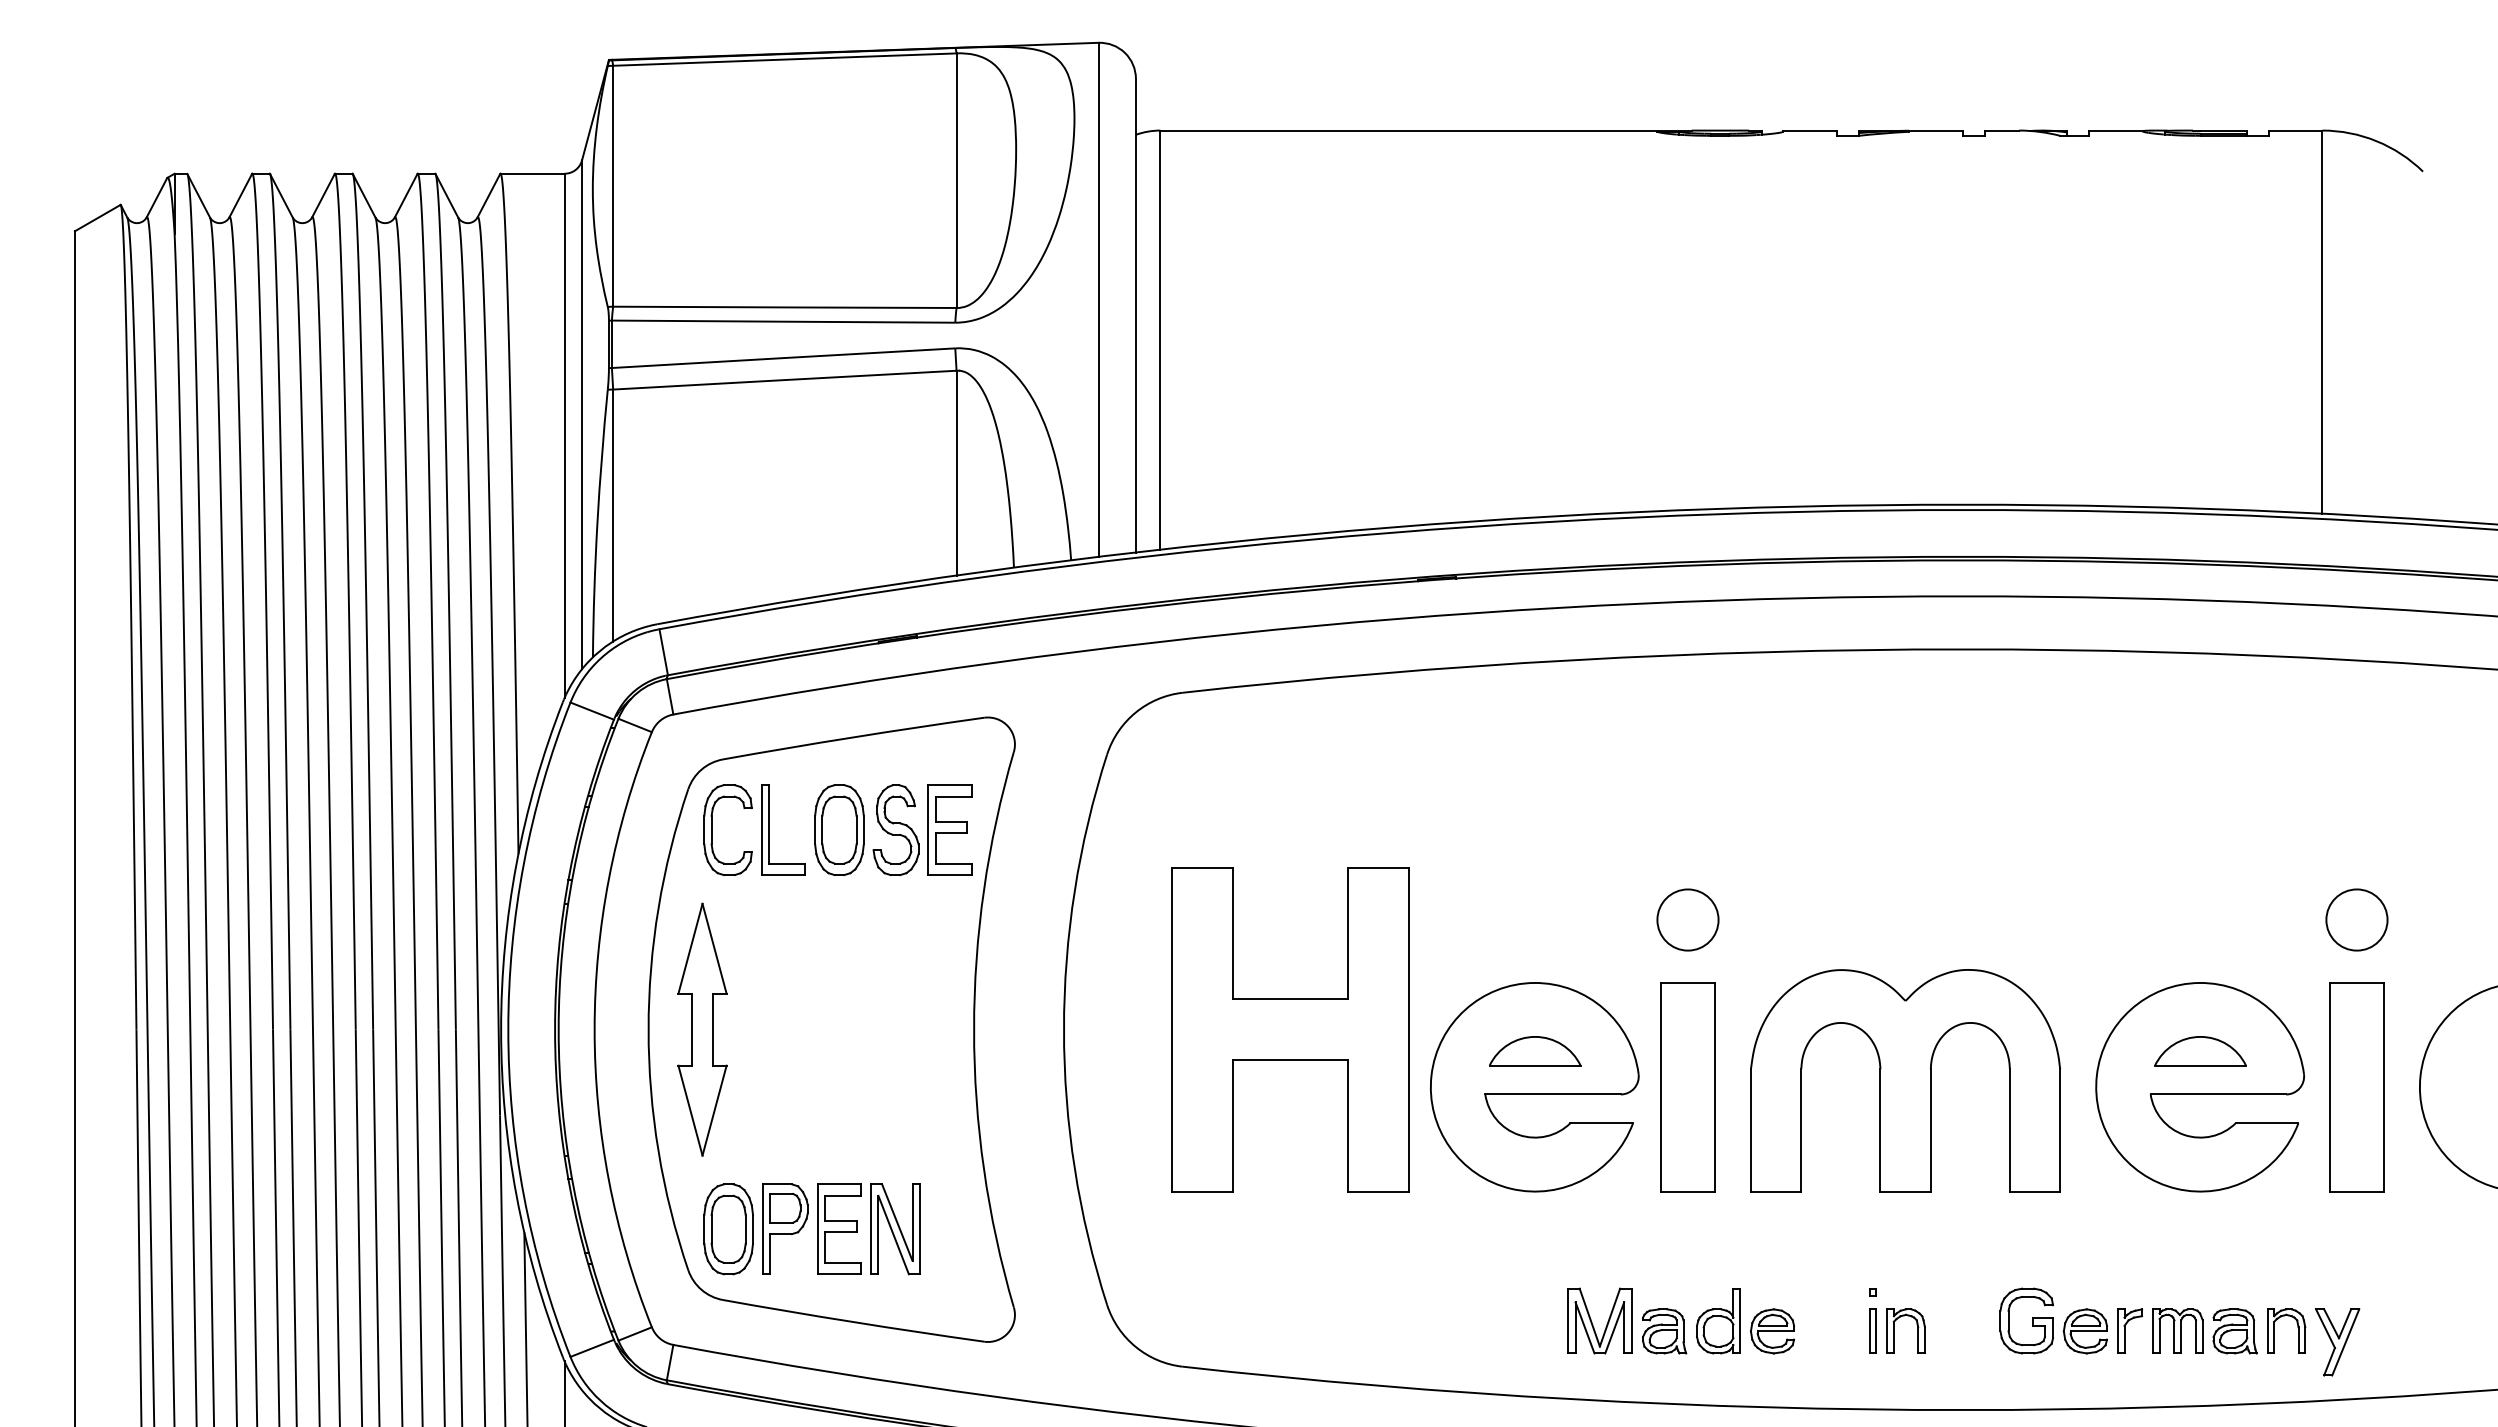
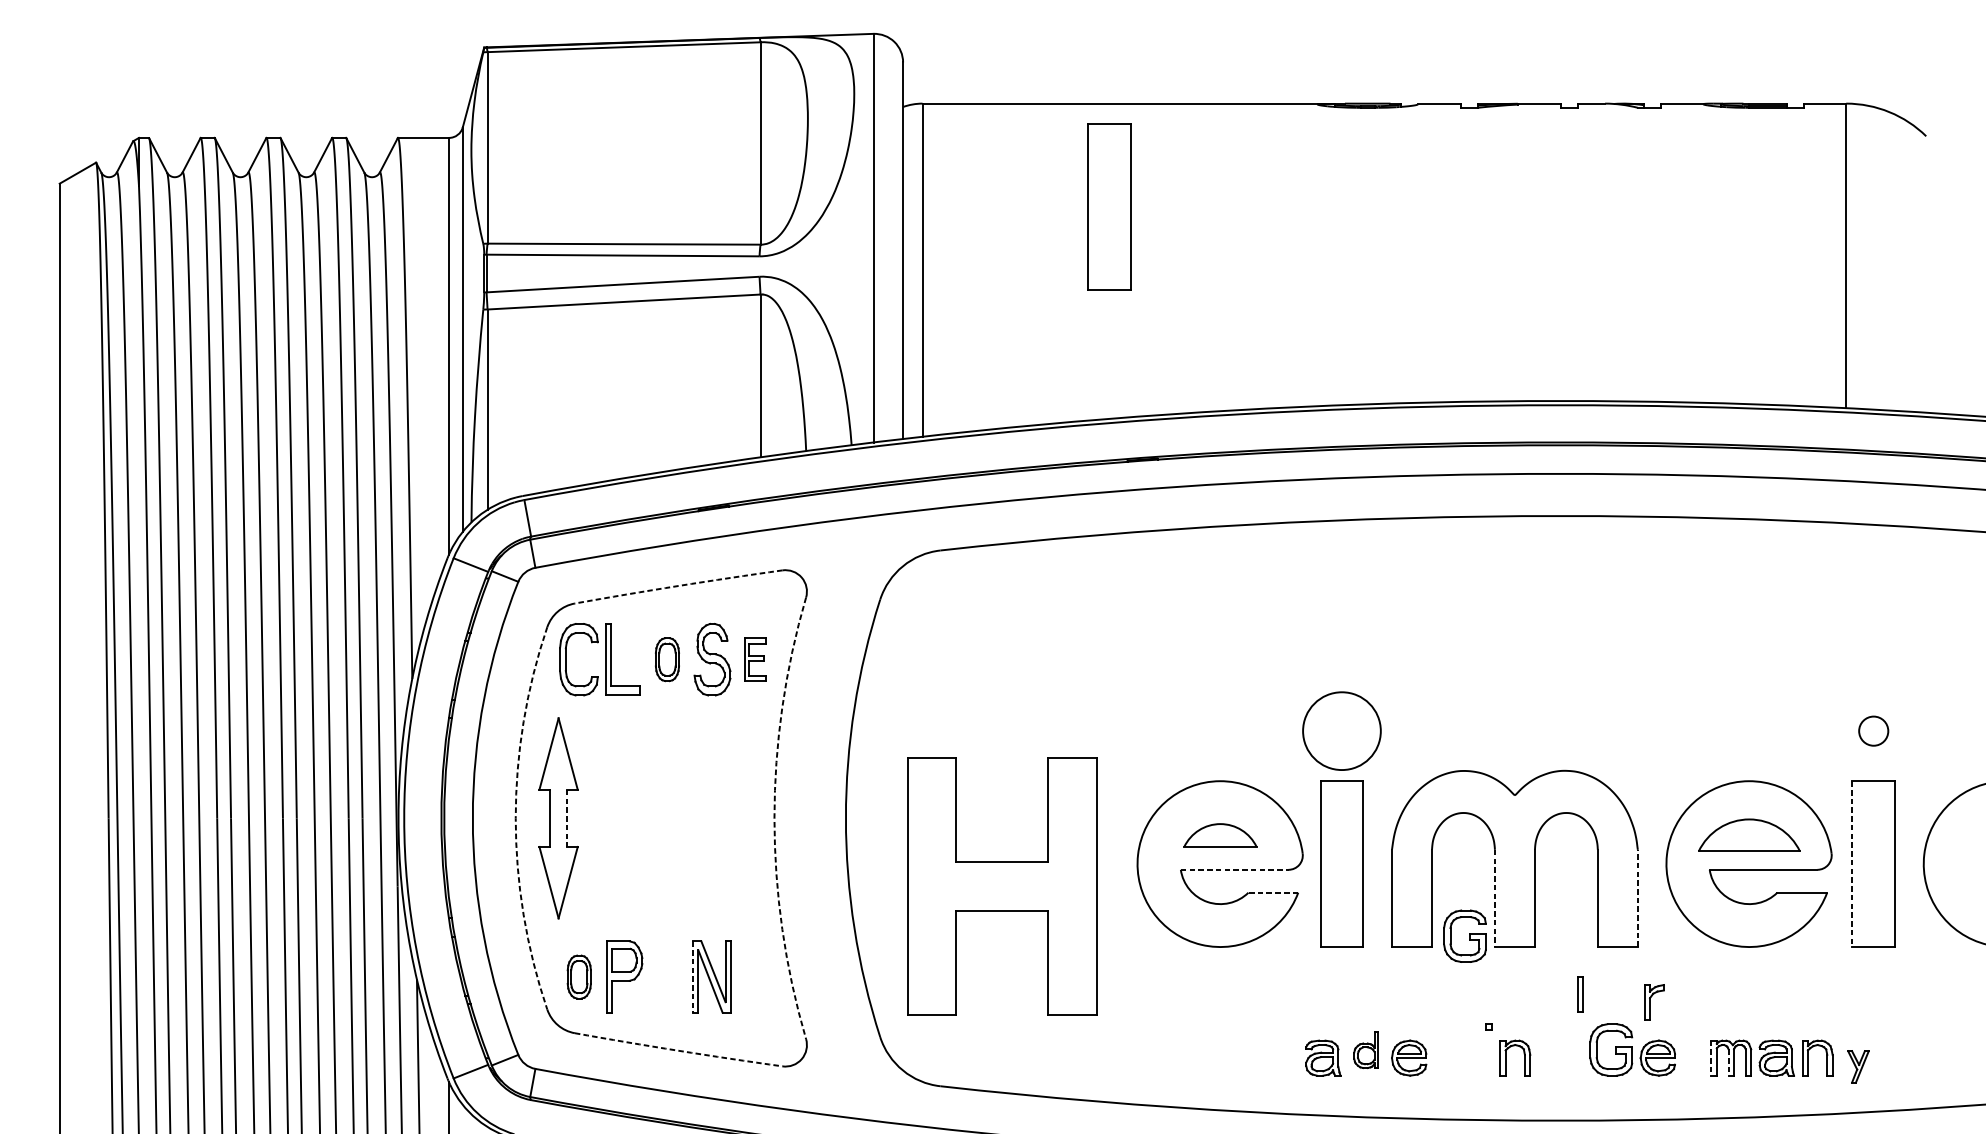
part: (1395, 260) -> (1109, 206), added
arc: (853, 737) -> (678, 586), solid -> dashed
part: (839, 829) -> (667, 659), size x0.6
part: (949, 829) -> (754, 659), size x0.6
circle: (1687, 919) -> (1341, 730), size x1.6
circle: (2356, 919) -> (1873, 730), size x0.6
arc: (648, 1029) -> (515, 818), solid -> dashed
line: (713, 1029) -> (567, 818), solid -> dashed
arc: (974, 1029) -> (774, 818), solid -> dashed
part: (1290, 1029) -> (1002, 886), moved
part: (2200, 1051) -> (1749, 835), size x1.4
line: (2329, 1087) -> (1851, 864), solid -> dashed
line: (1553, 1094) -> (1235, 869), solid -> dashed
line: (1601, 1123) -> (1273, 892), solid -> dashed
line: (2060, 1129) -> (1638, 897), solid -> dashed
line: (1880, 1130) -> (1494, 898), solid -> dashed
part: (1842, 1177) -> (1464, 935), added
part: (839, 1228) -> (667, 976), removed
part: (728, 1229) -> (579, 977), size x0.6
line: (871, 1229) -> (692, 977), solid -> dashed
part: (1592, 1321) -> (1266, 1050), removed
part: (1718, 1321) -> (1366, 1050), size x0.7
arc: (853, 1322) -> (678, 1051), solid -> dashed
part: (1872, 1330) -> (1580, 993), moved
part: (2129, 1330) -> (1653, 1001), moved
line: (2152, 1331) -> (1711, 1058), solid -> dashed
line: (2174, 1336) -> (1728, 1062), solid -> dashed
part: (2337, 1342) -> (1858, 1066), size x0.6

